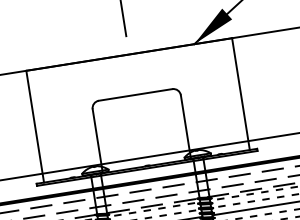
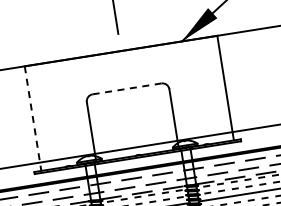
line: (136, 94) -> (127, 88), solid -> dashed
line: (35, 126) -> (33, 118), solid -> dashed

